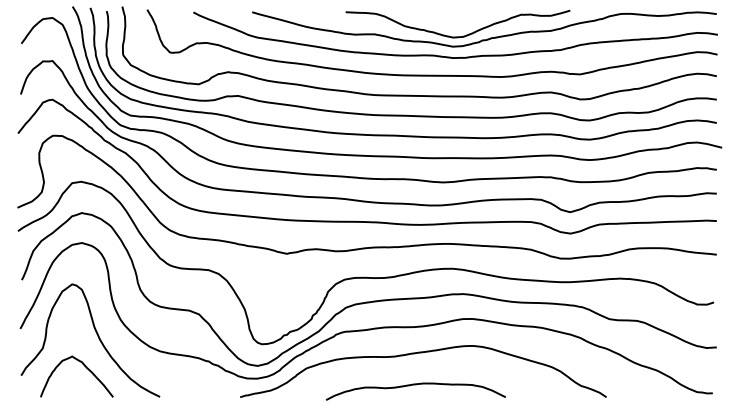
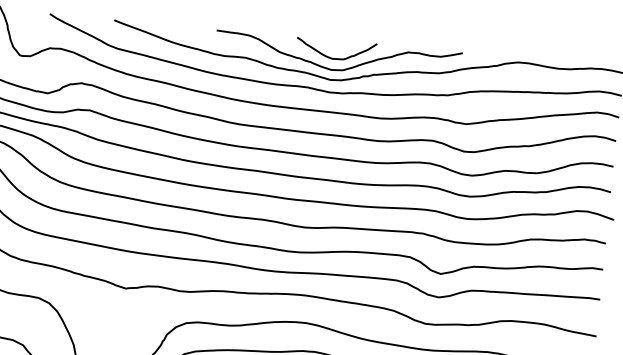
curve: (455, 26) -> (335, 58), added

